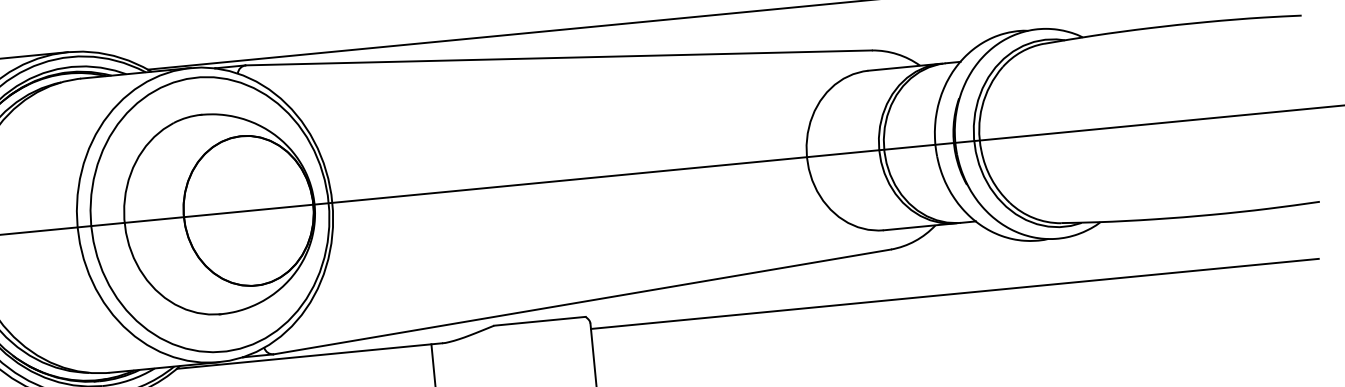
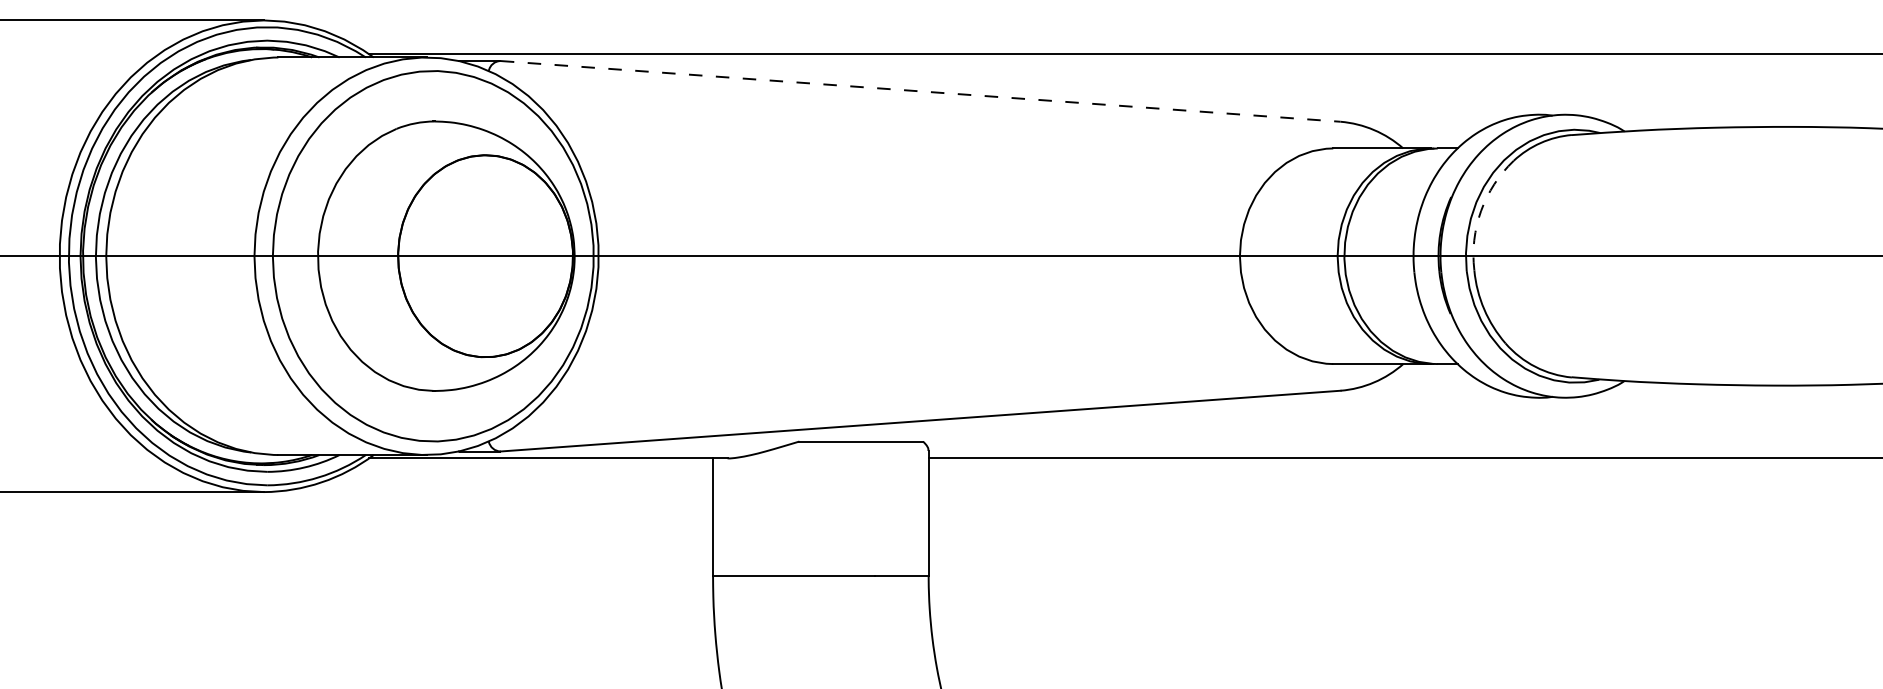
line: (558, 58) -> (920, 91), solid -> dashed
arc: (982, 106) -> (1481, 210), solid -> dashed

